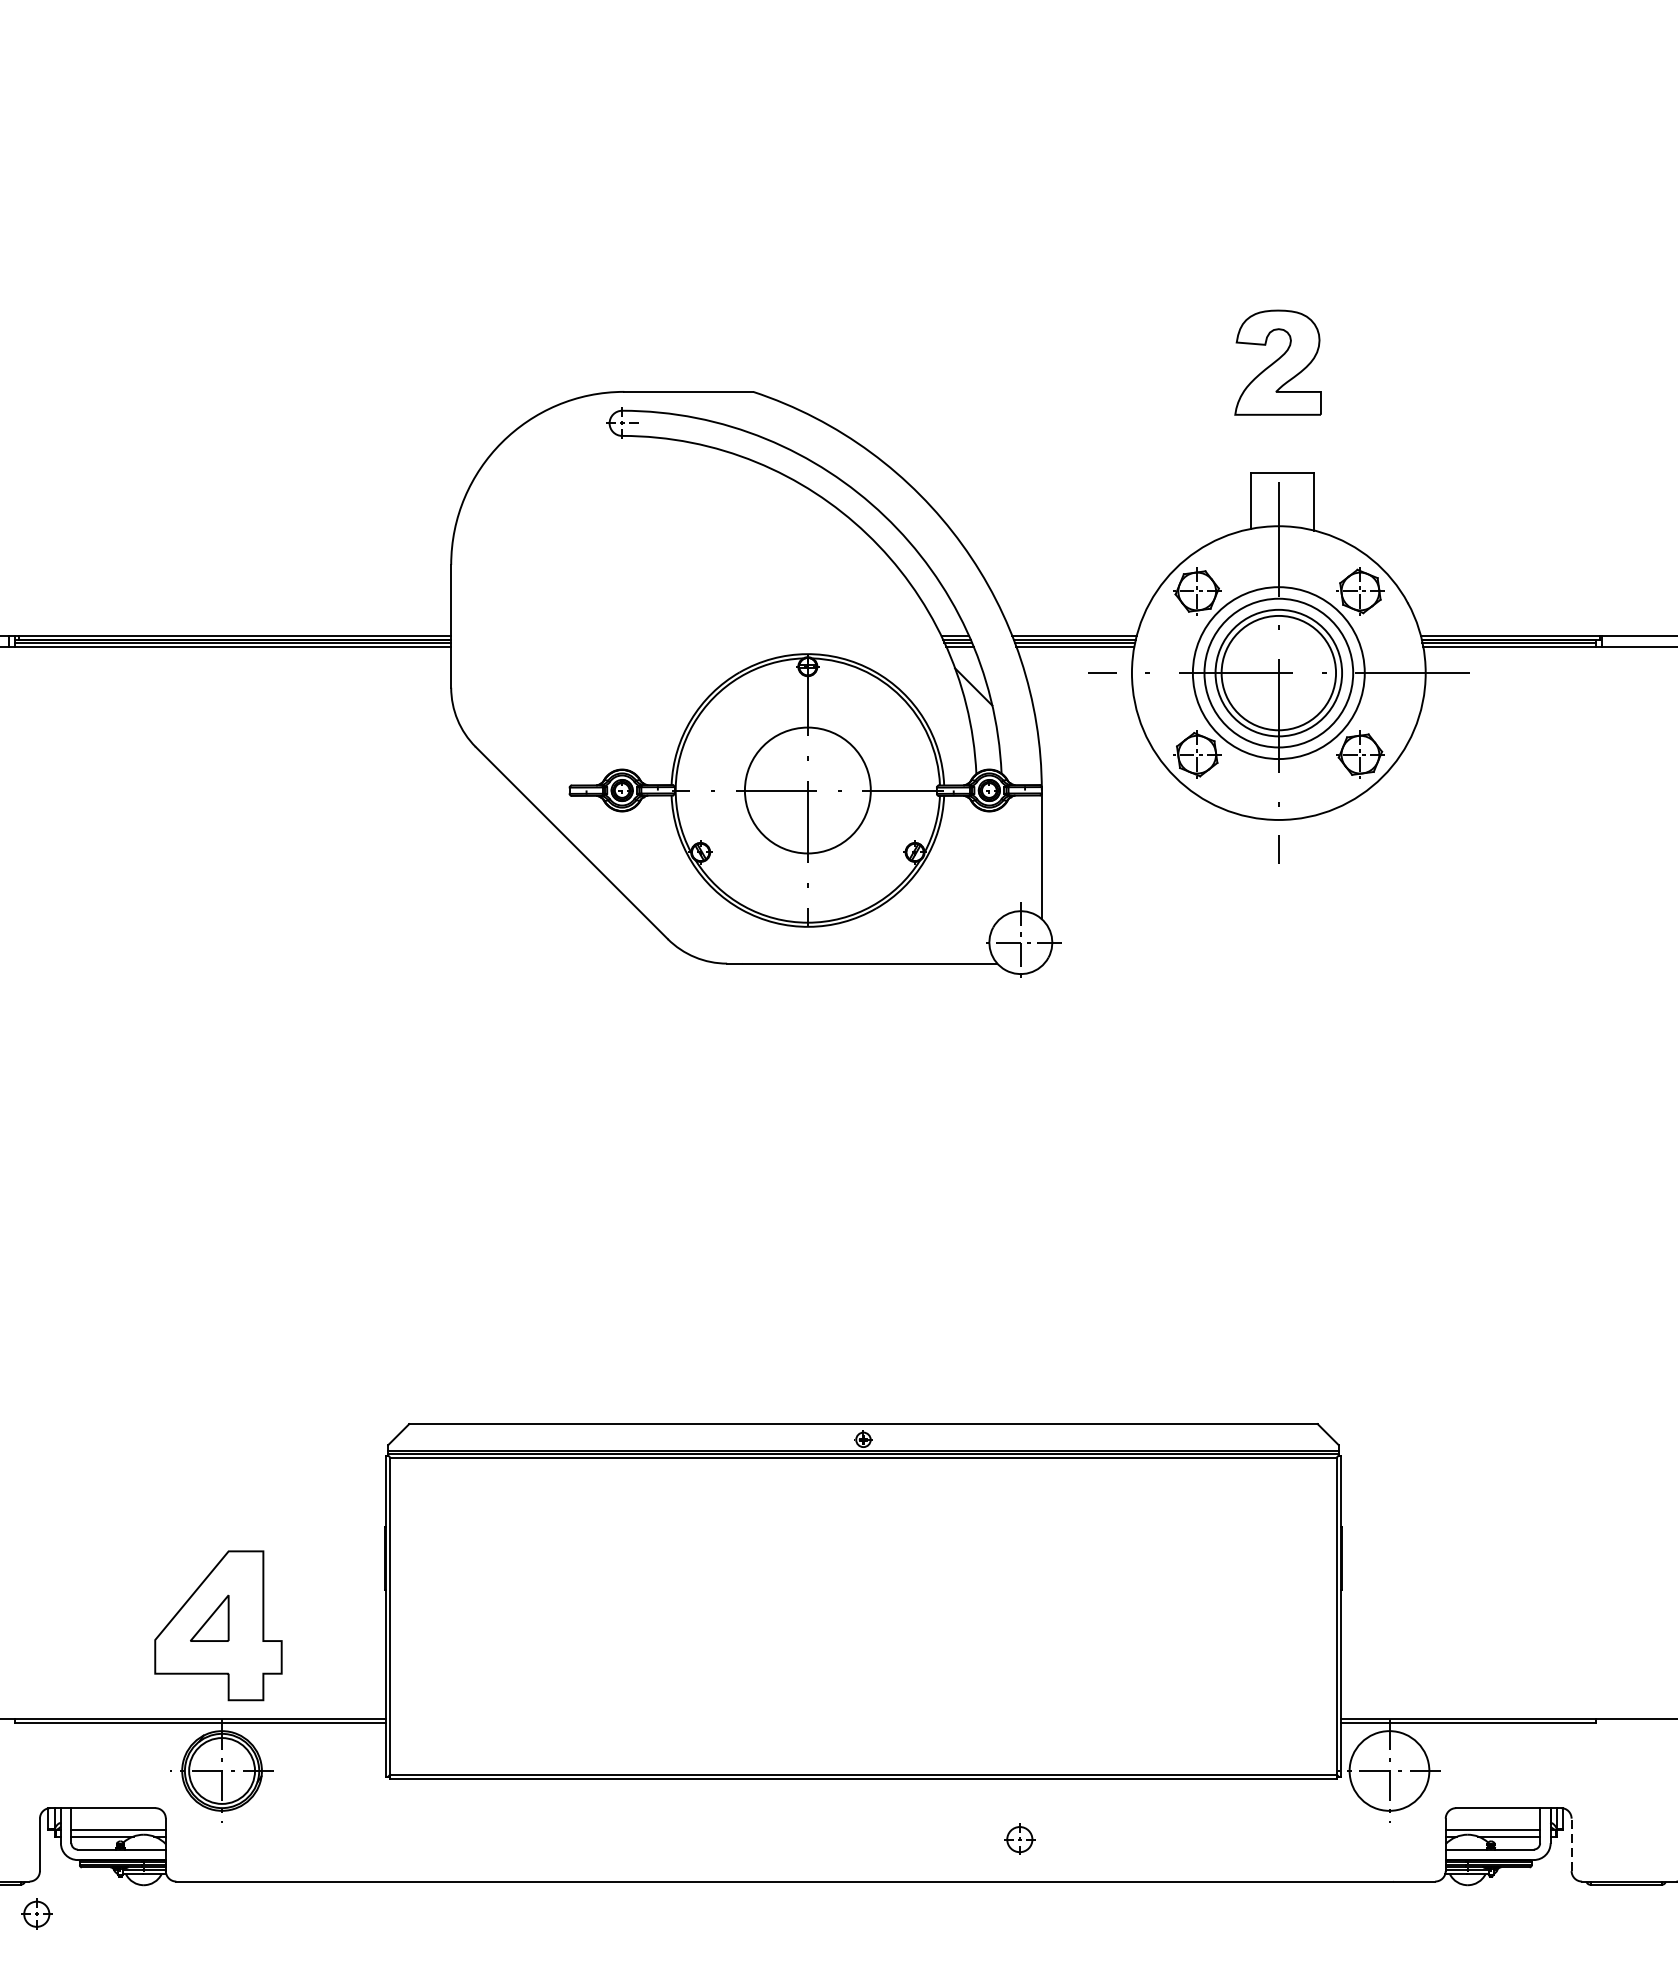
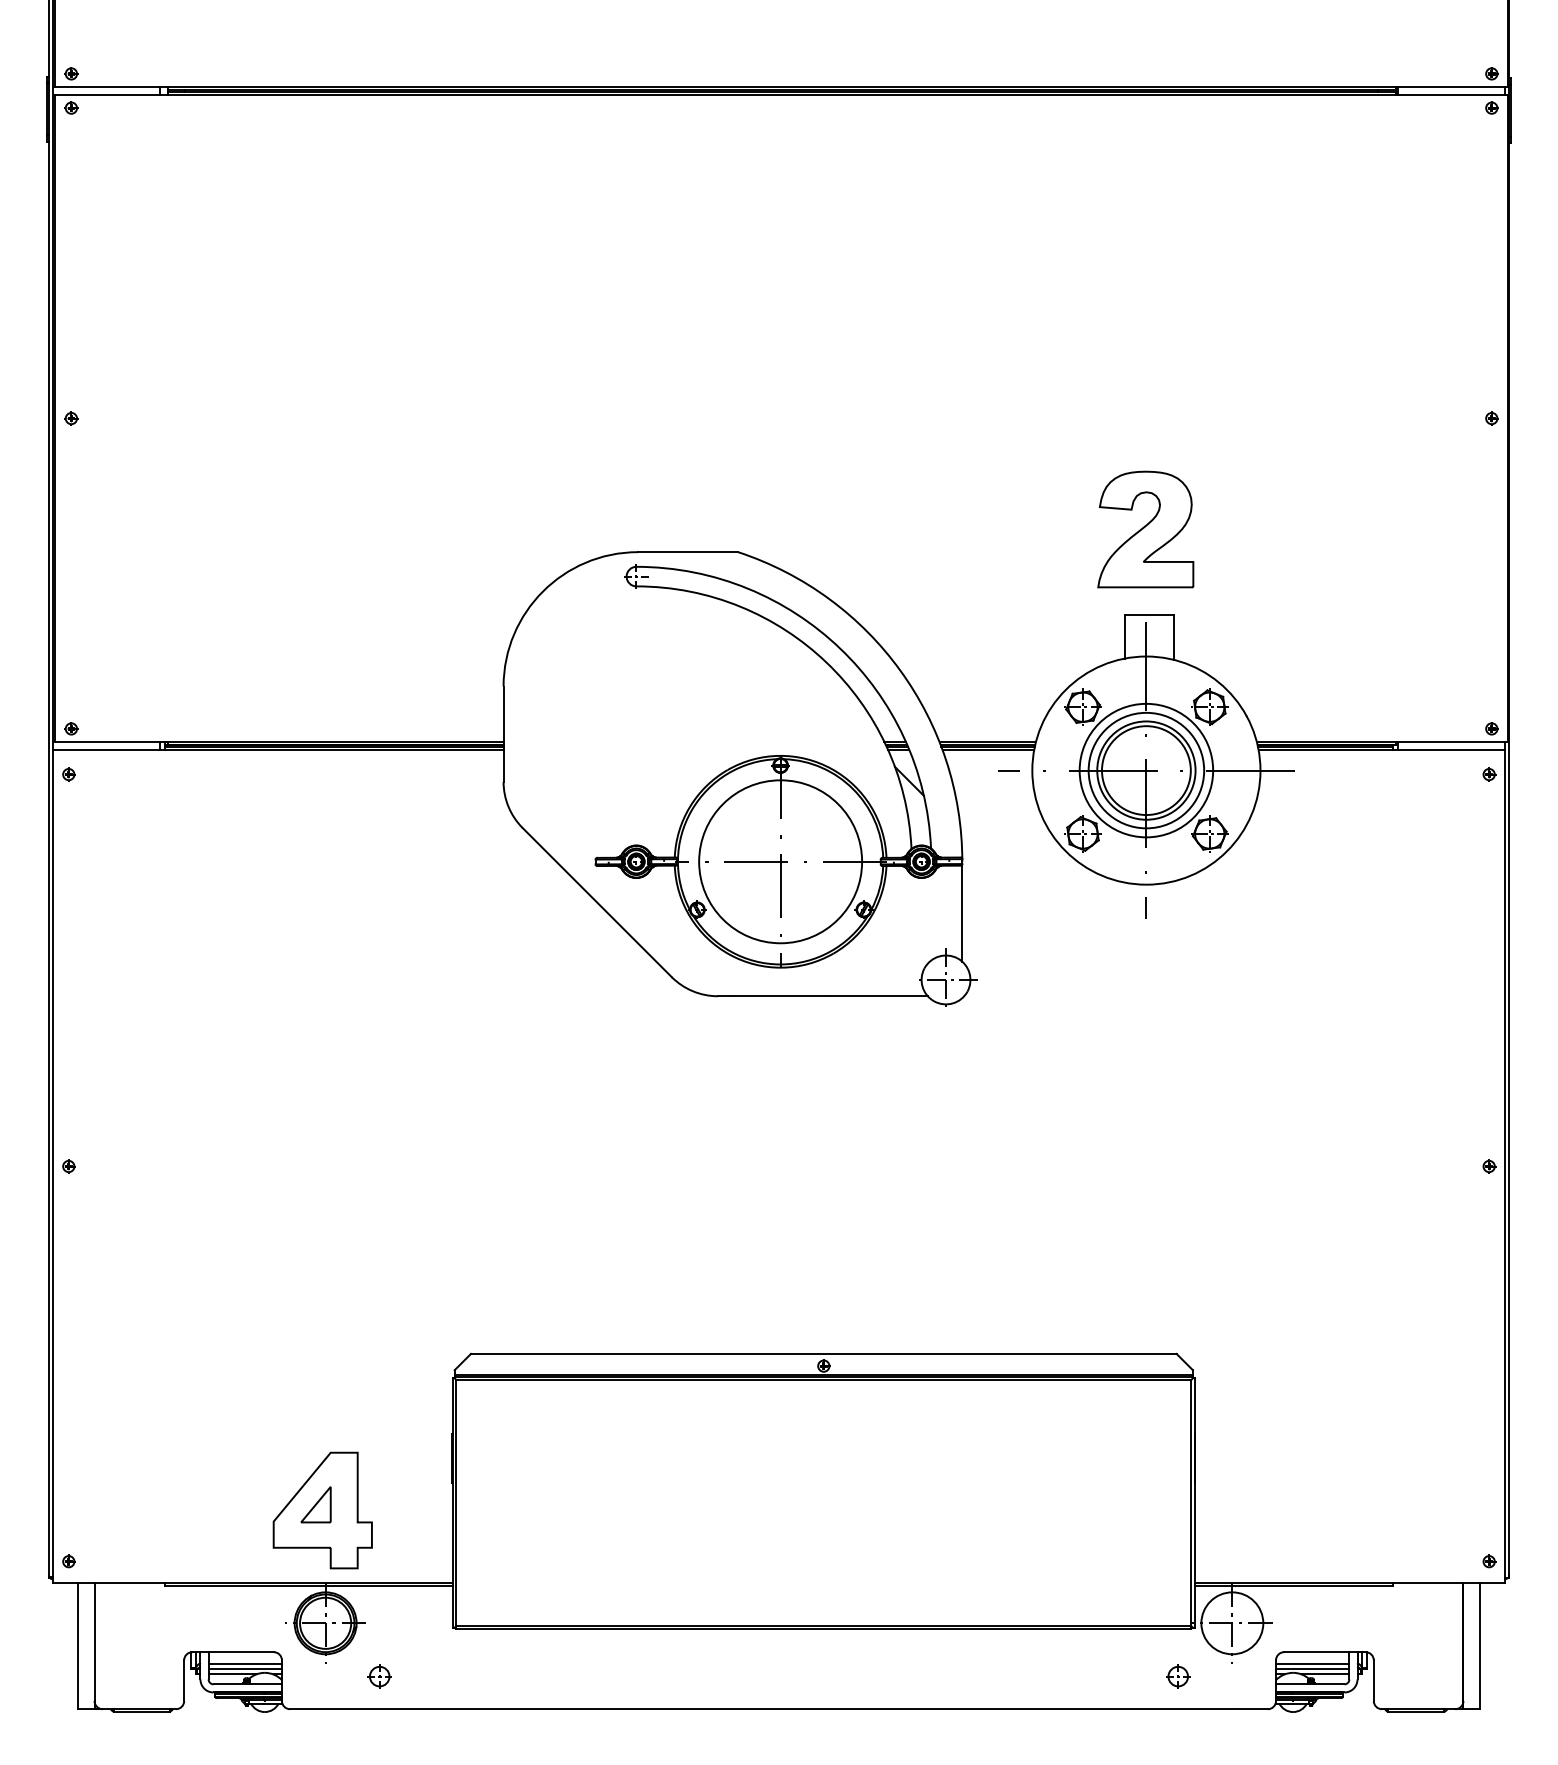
part: (1277, 362) -> (1145, 529), size x1.43
circle: (807, 790) -> (780, 861), size x1.67
line: (117, 1824) -> (244, 1664), added
line: (1492, 1824) -> (1312, 1664), added
part: (1020, 1839) -> (1178, 1676), moved
line: (1571, 1844) -> (1373, 1680), dashed -> solid
part: (36, 1914) -> (379, 1676), moved

